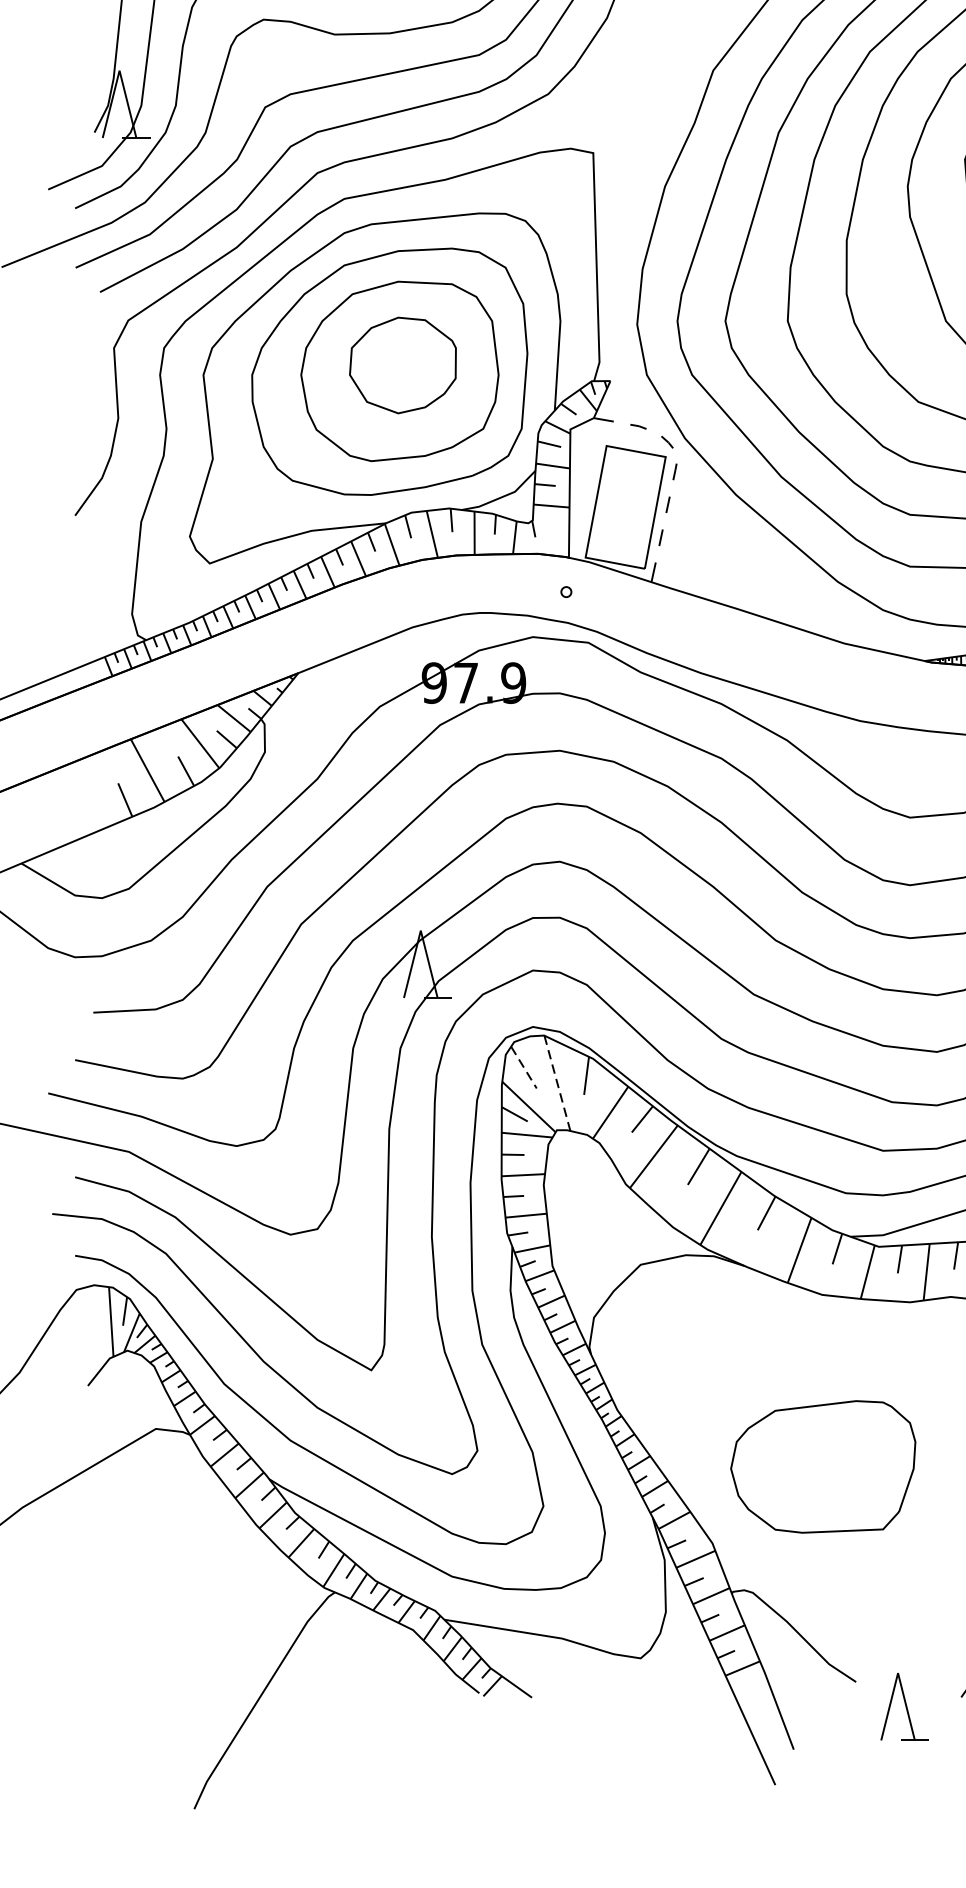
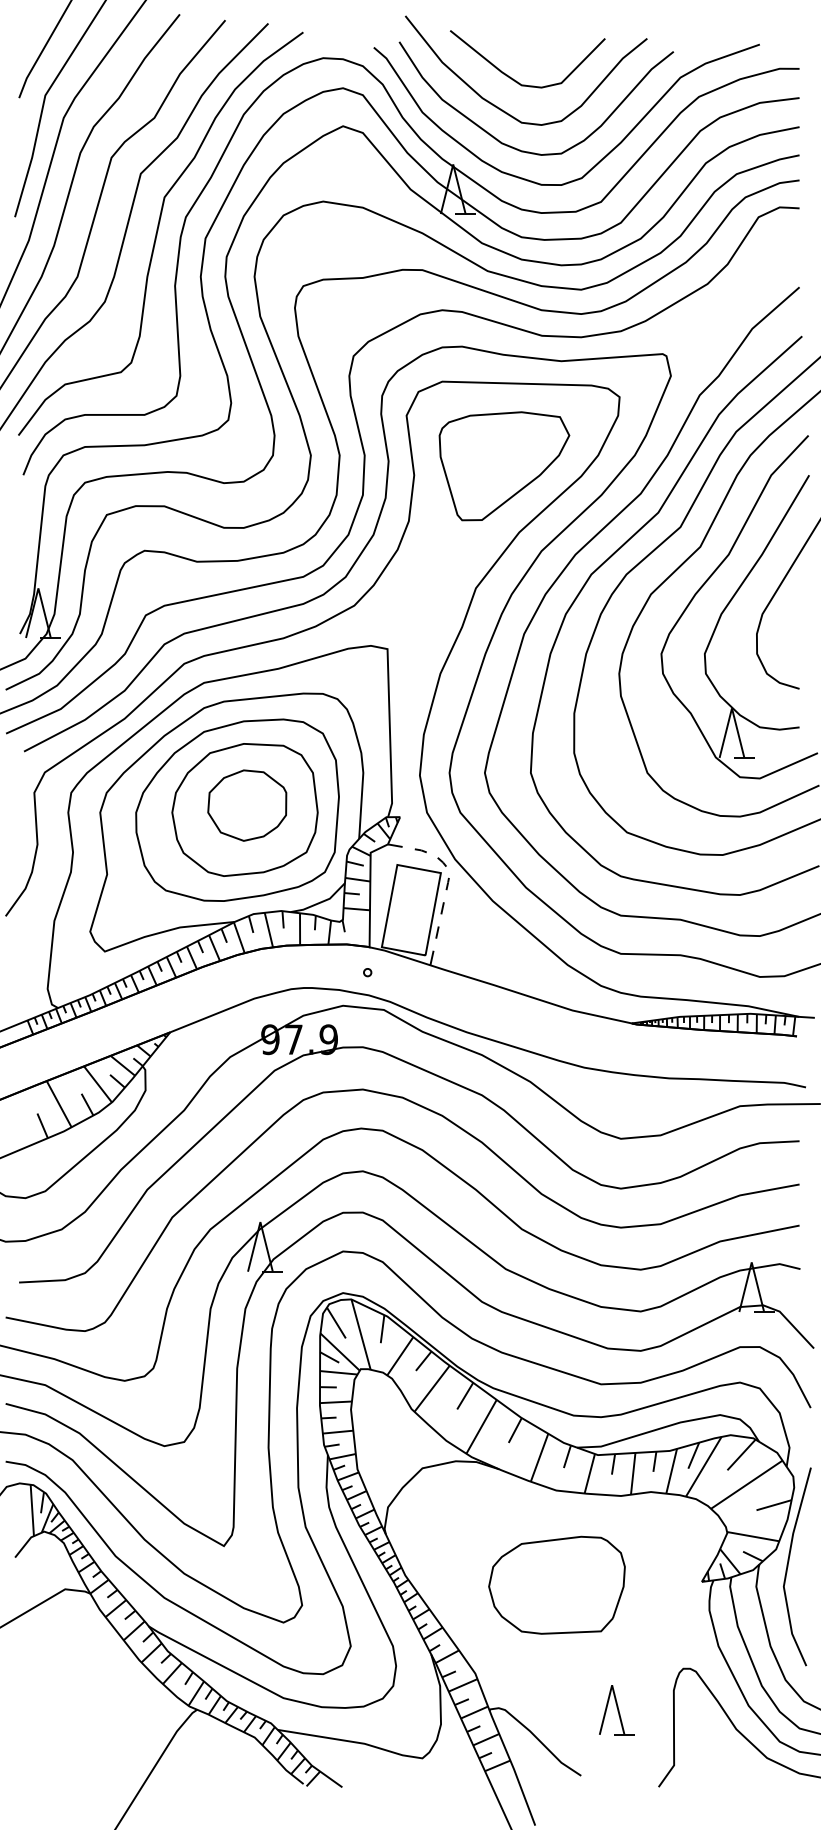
line: (524, 1068) -> (336, 1323), dashed -> solid
line: (557, 1084) -> (361, 1335), dashed -> solid
part: (822, 1465) -> (556, 1584), moved
part: (904, 1707) -> (616, 1710), moved

